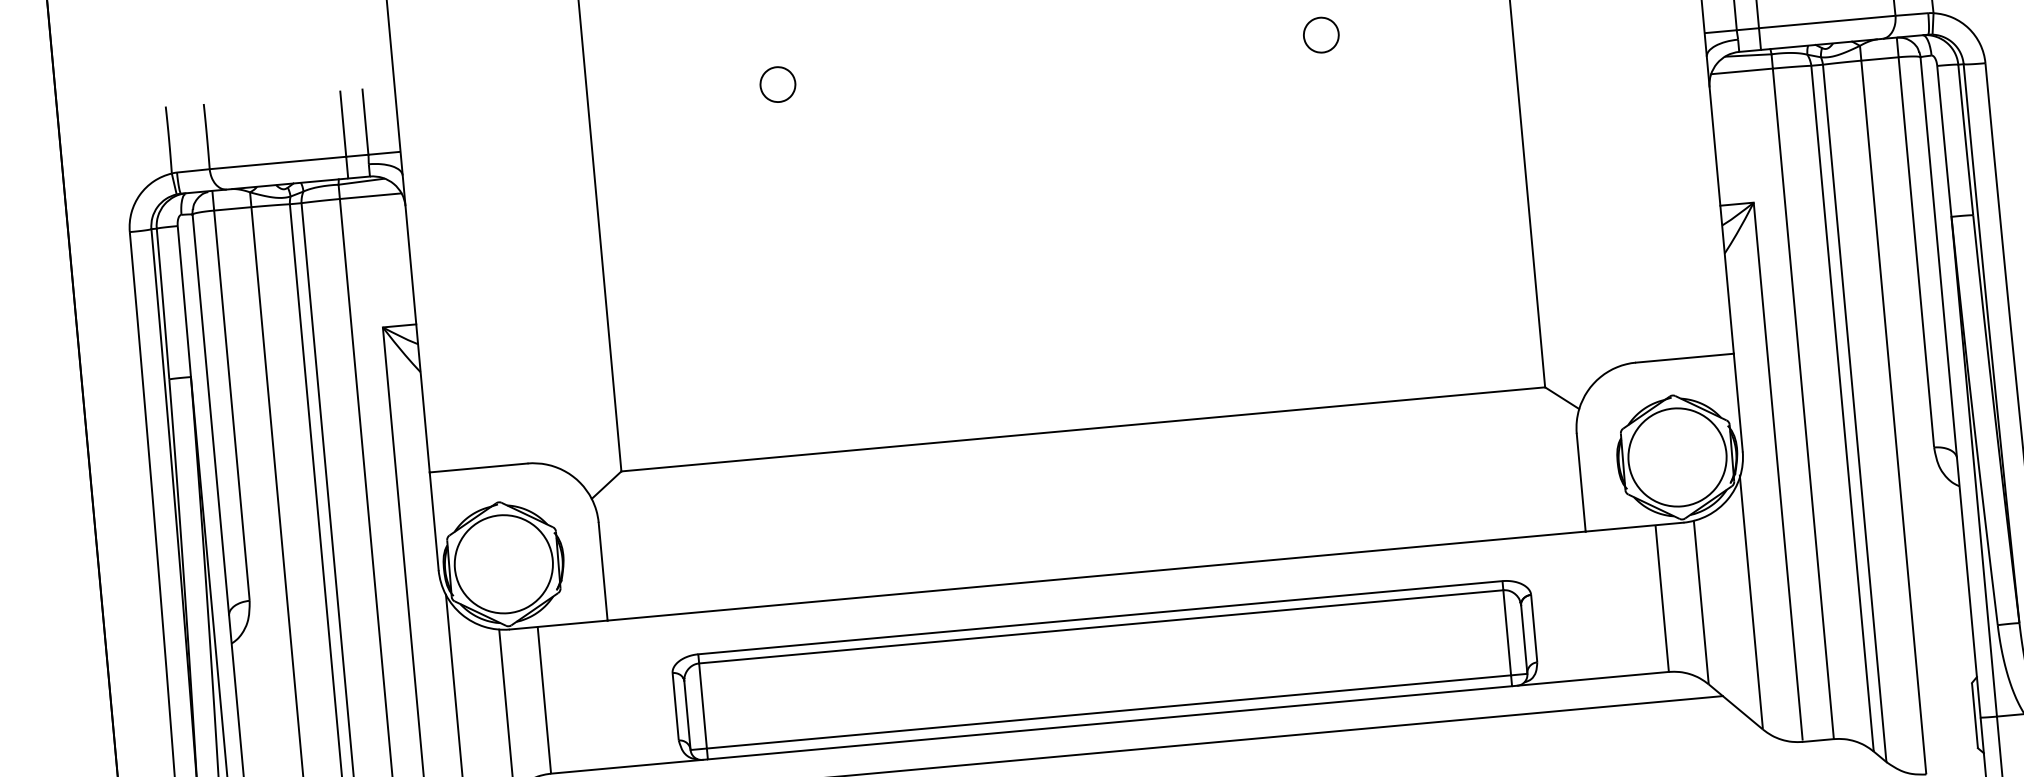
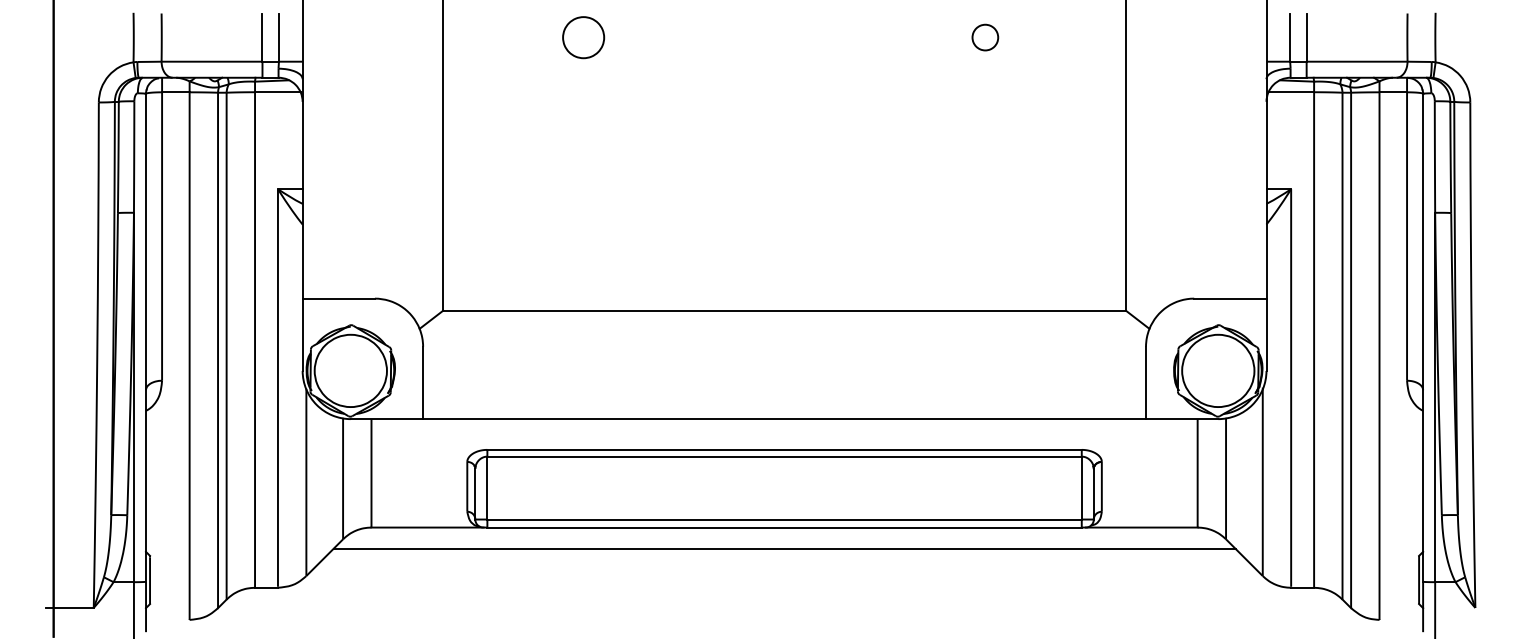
part: (777, 84) -> (583, 37), size x1.6

